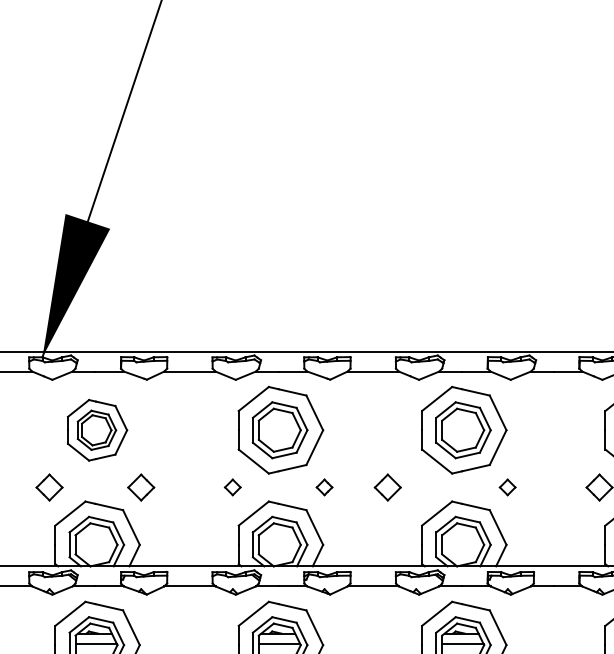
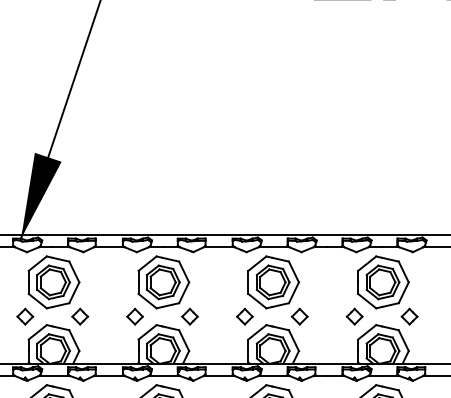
part: (96, 430) -> (53, 282), size x1.43
part: (231, 487) -> (134, 316), size x1.67
part: (323, 487) -> (189, 316), size x1.67
part: (387, 487) -> (244, 316), moved
part: (507, 487) -> (299, 316), size x1.67

